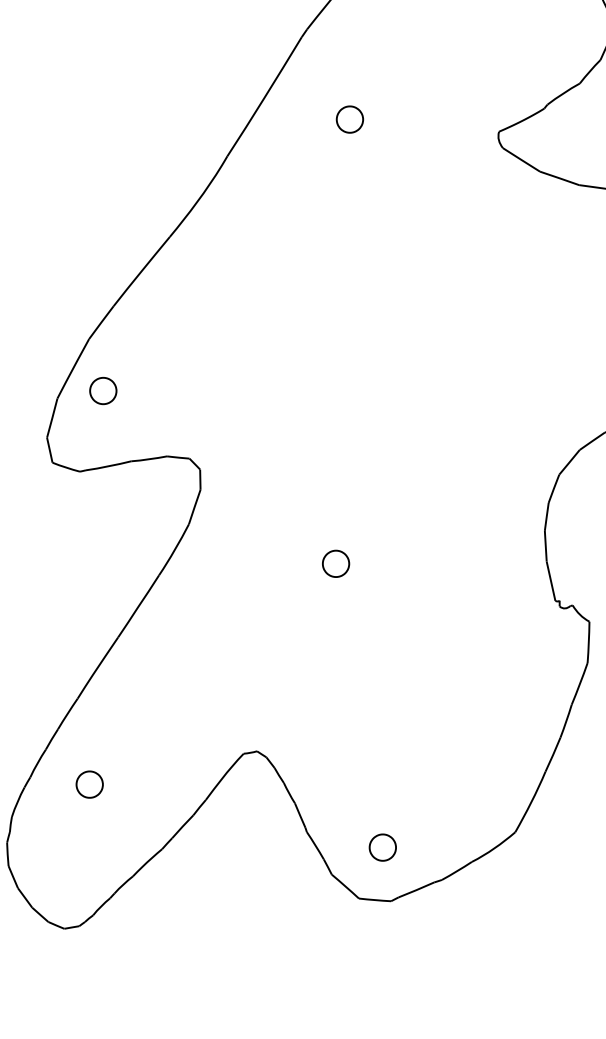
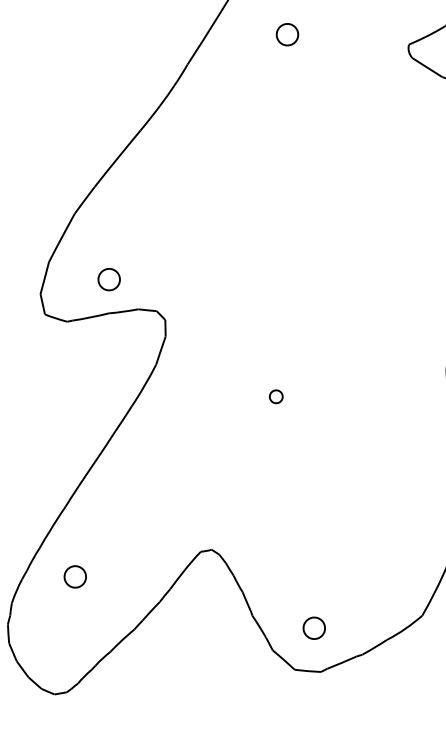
part: (103, 391) -> (109, 280), moved
part: (336, 563) -> (276, 396), size x0.6

